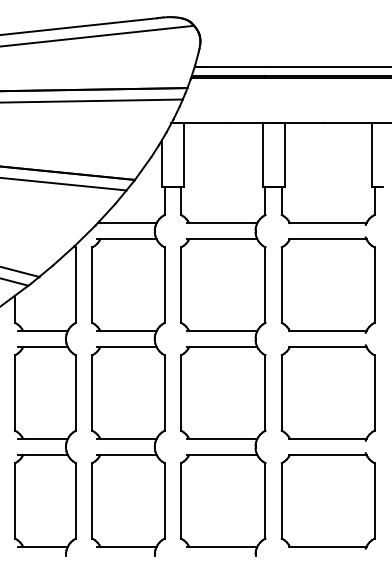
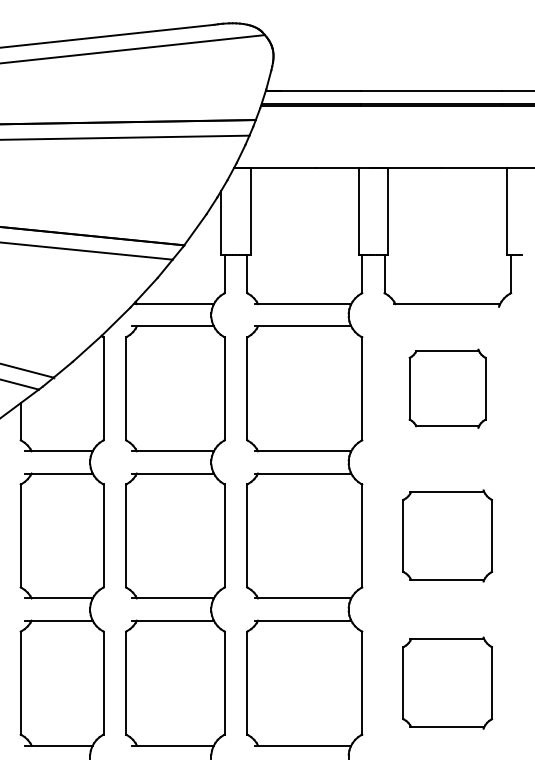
part: (327, 284) -> (446, 387), size x0.6
part: (327, 392) -> (446, 535), size x0.7
part: (327, 500) -> (446, 682), size x0.7

